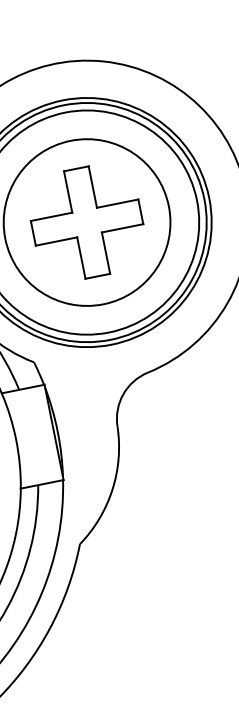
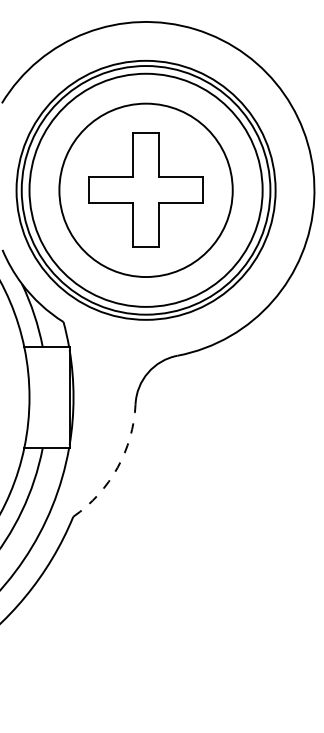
arc: (112, 489) -> (117, 467), solid -> dashed

